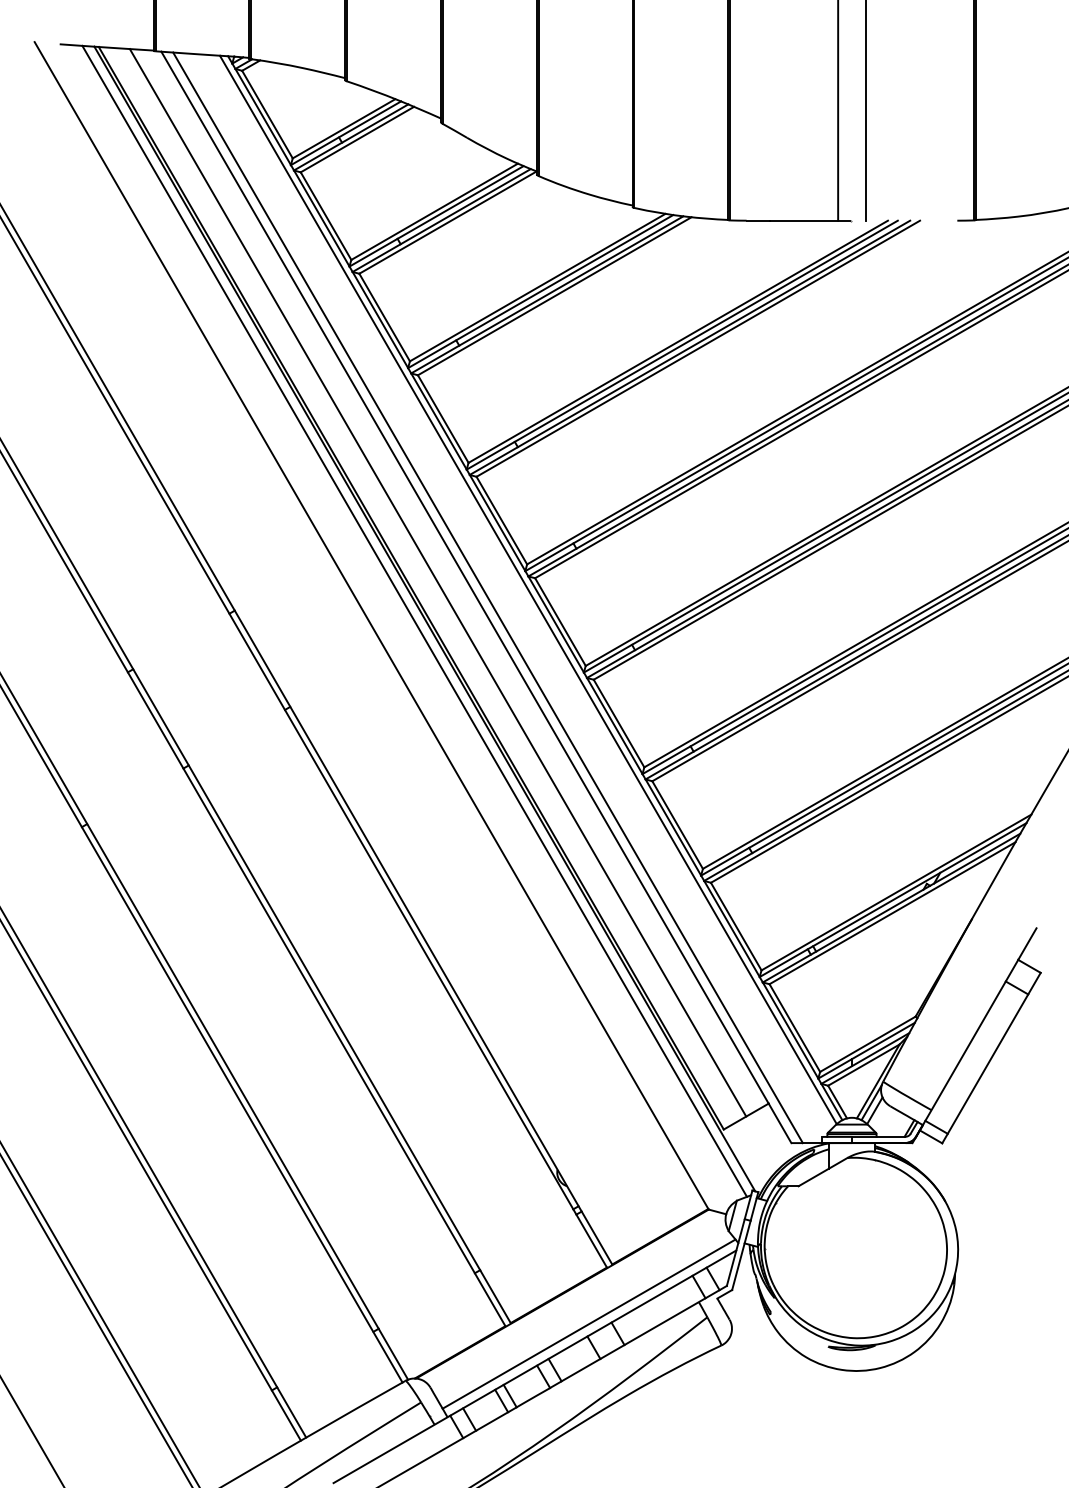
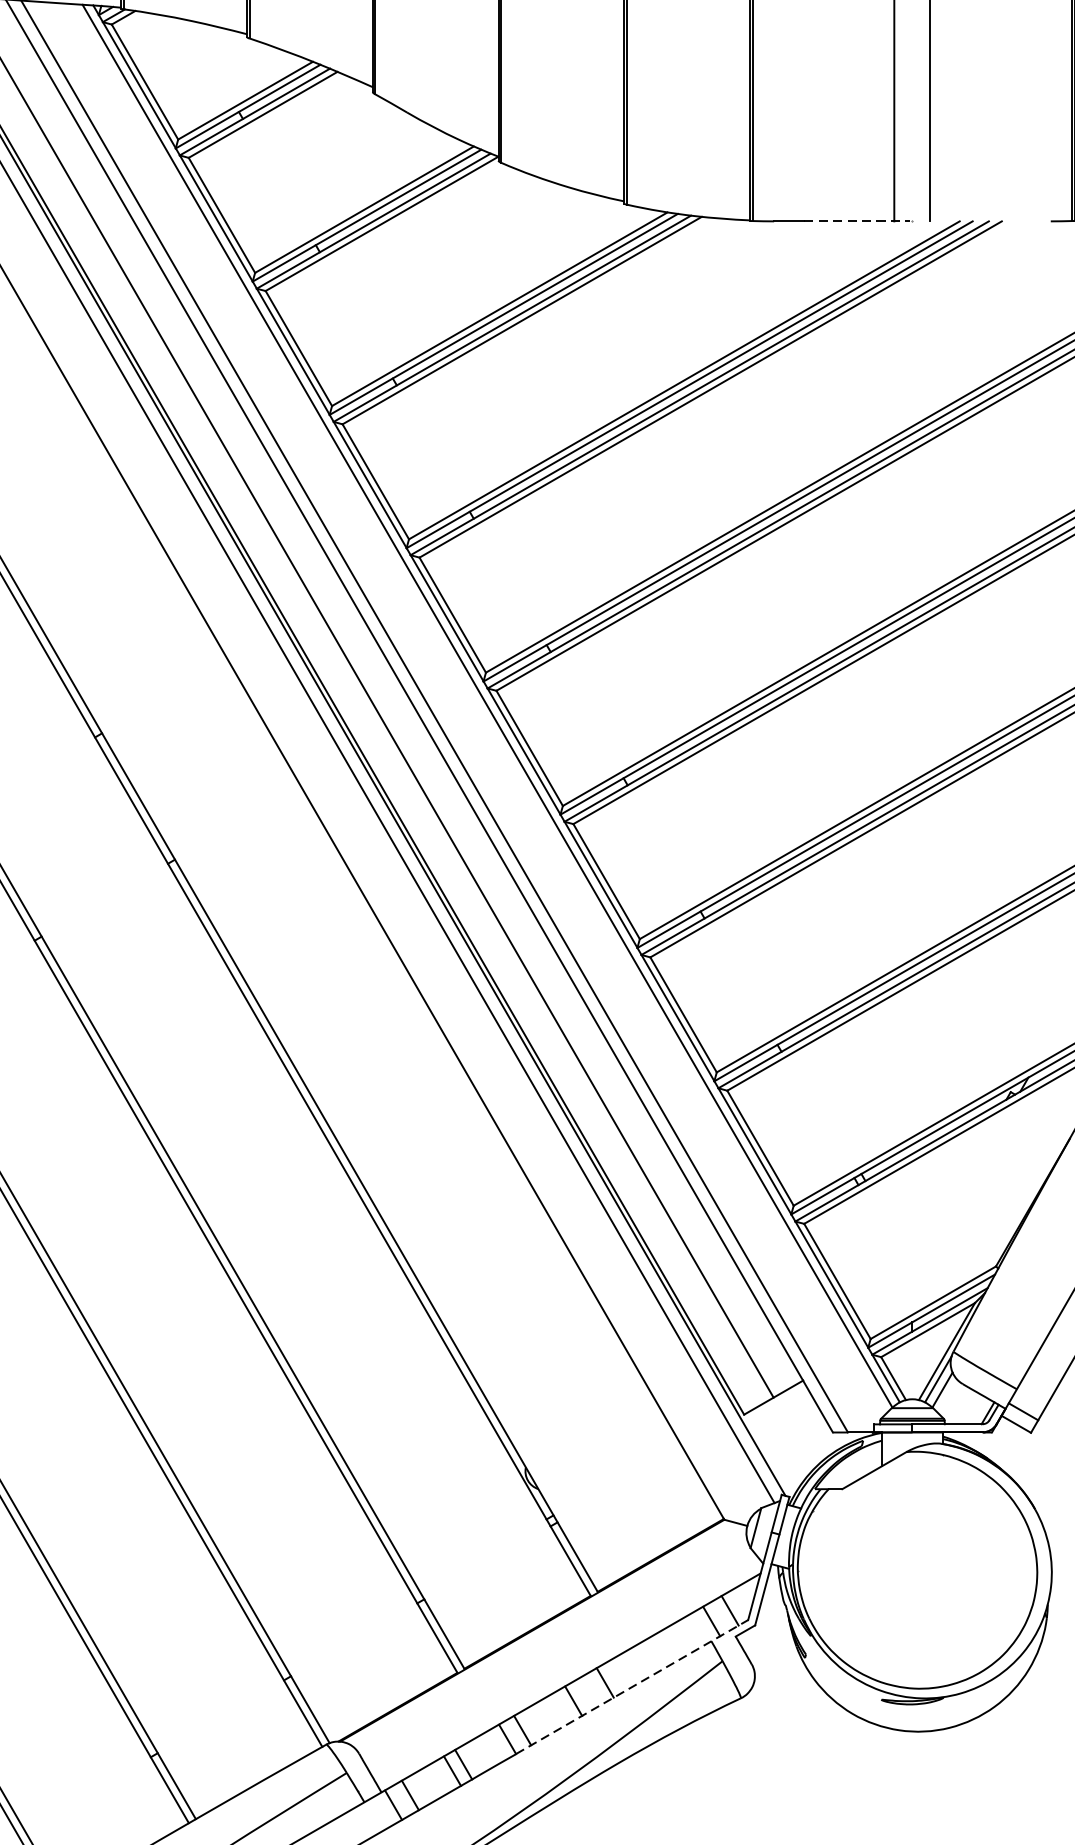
line: (810, 220) -> (858, 221), solid -> dashed
line: (588, 1323) -> (566, 1669), removed
line: (638, 1336) -> (632, 1686), solid -> dashed

